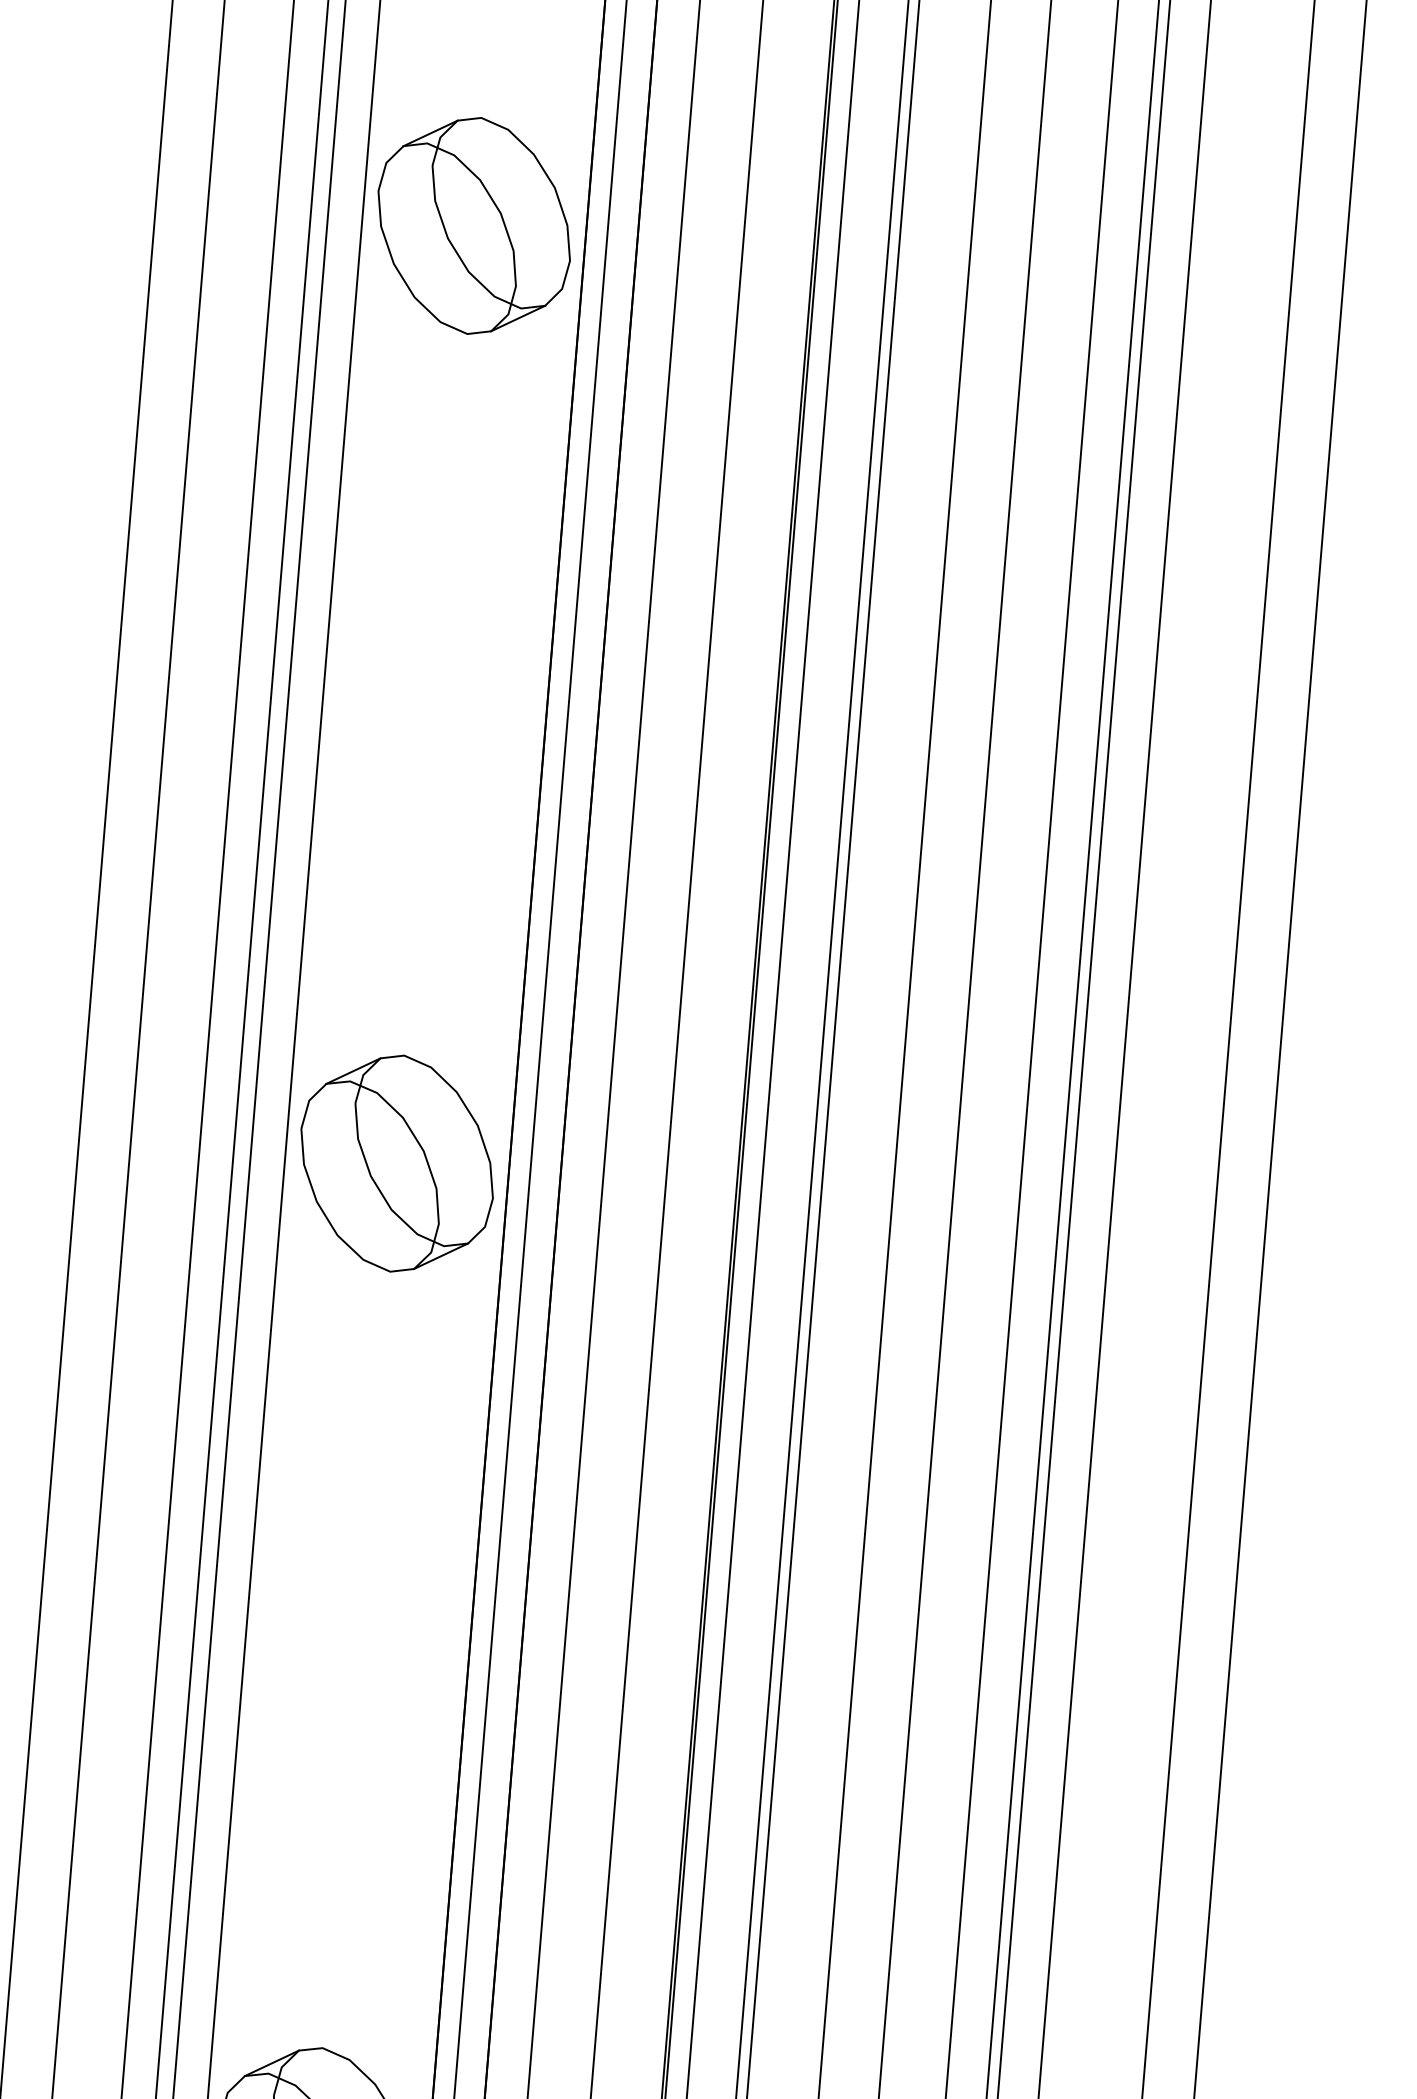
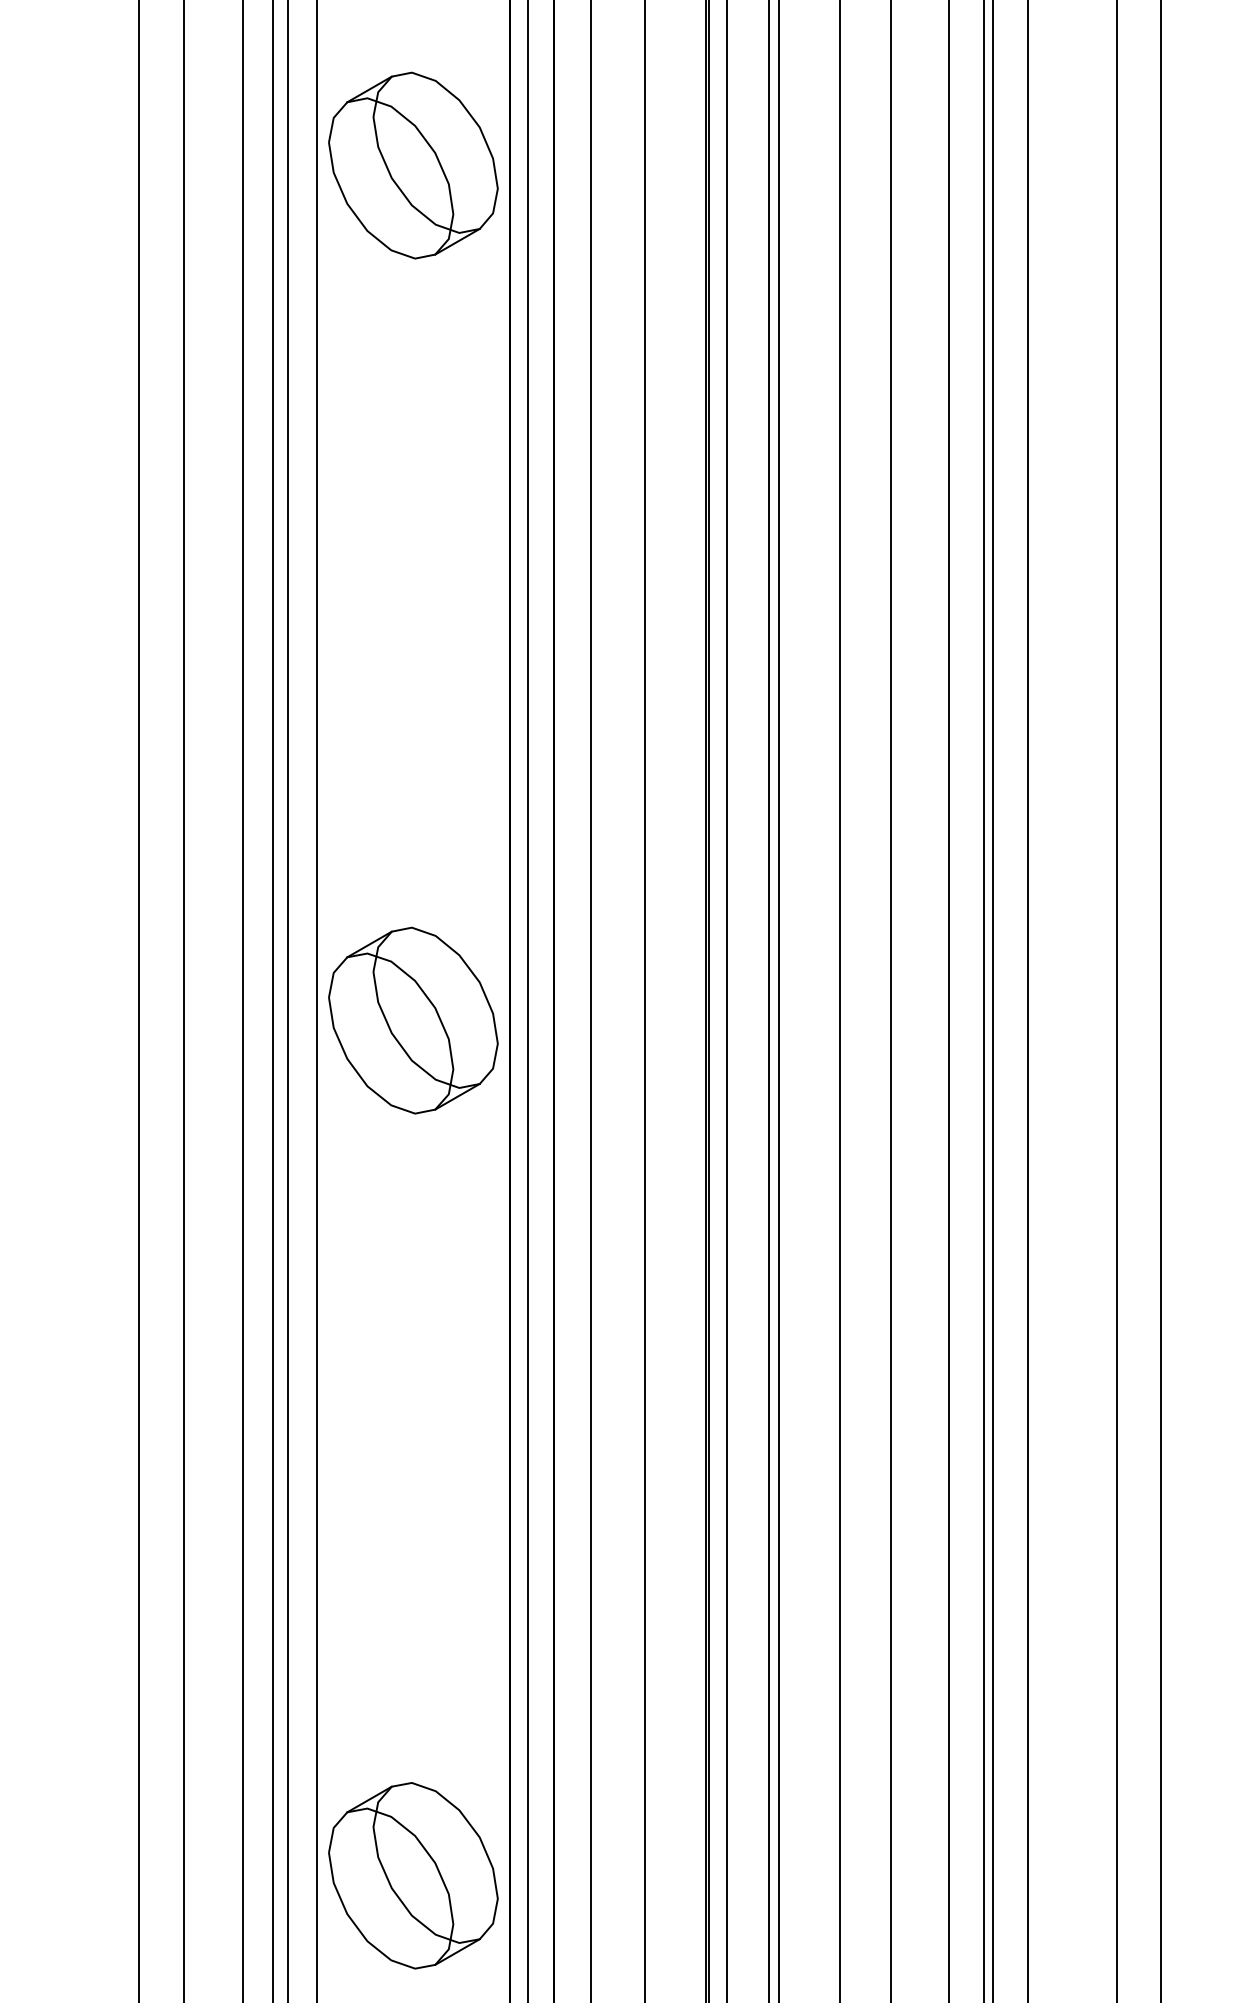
part: (474, 225) -> (413, 165), moved

